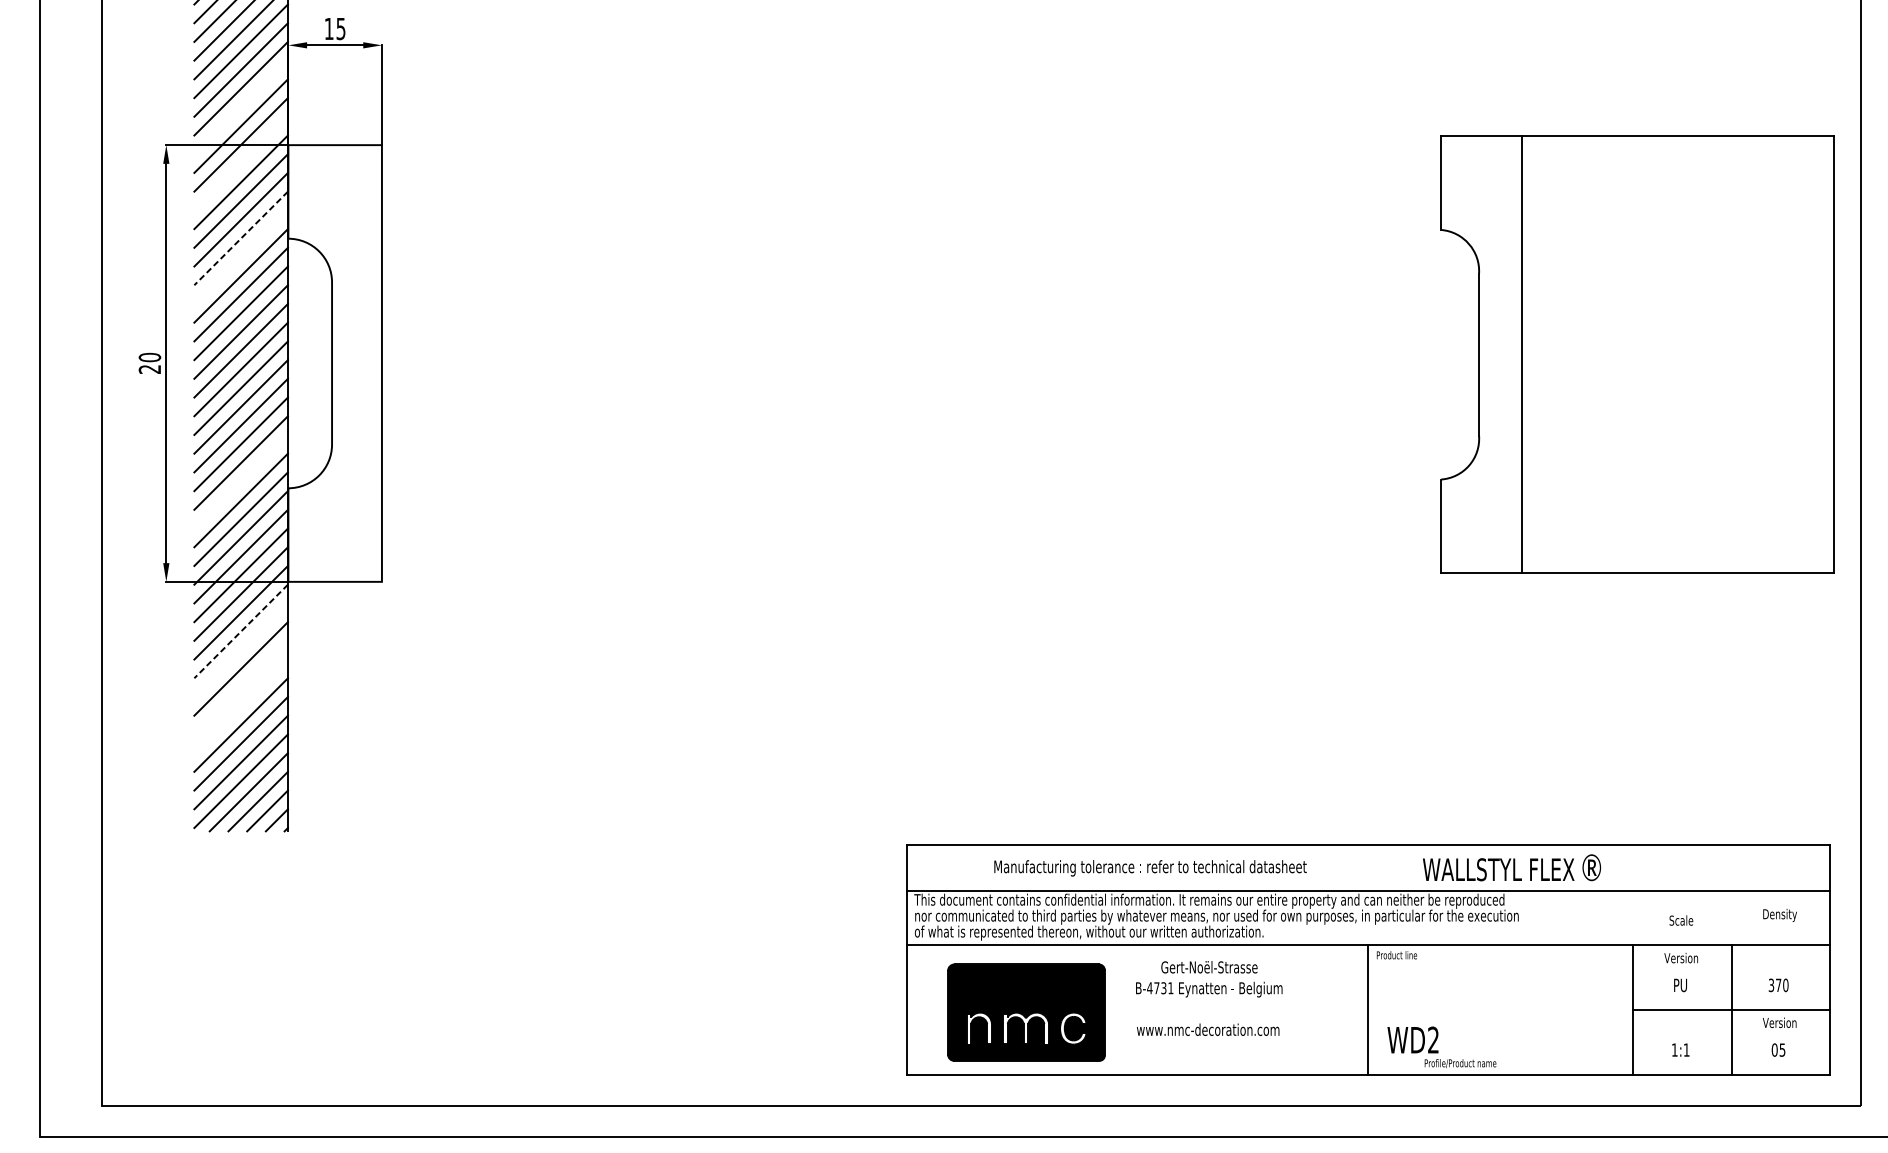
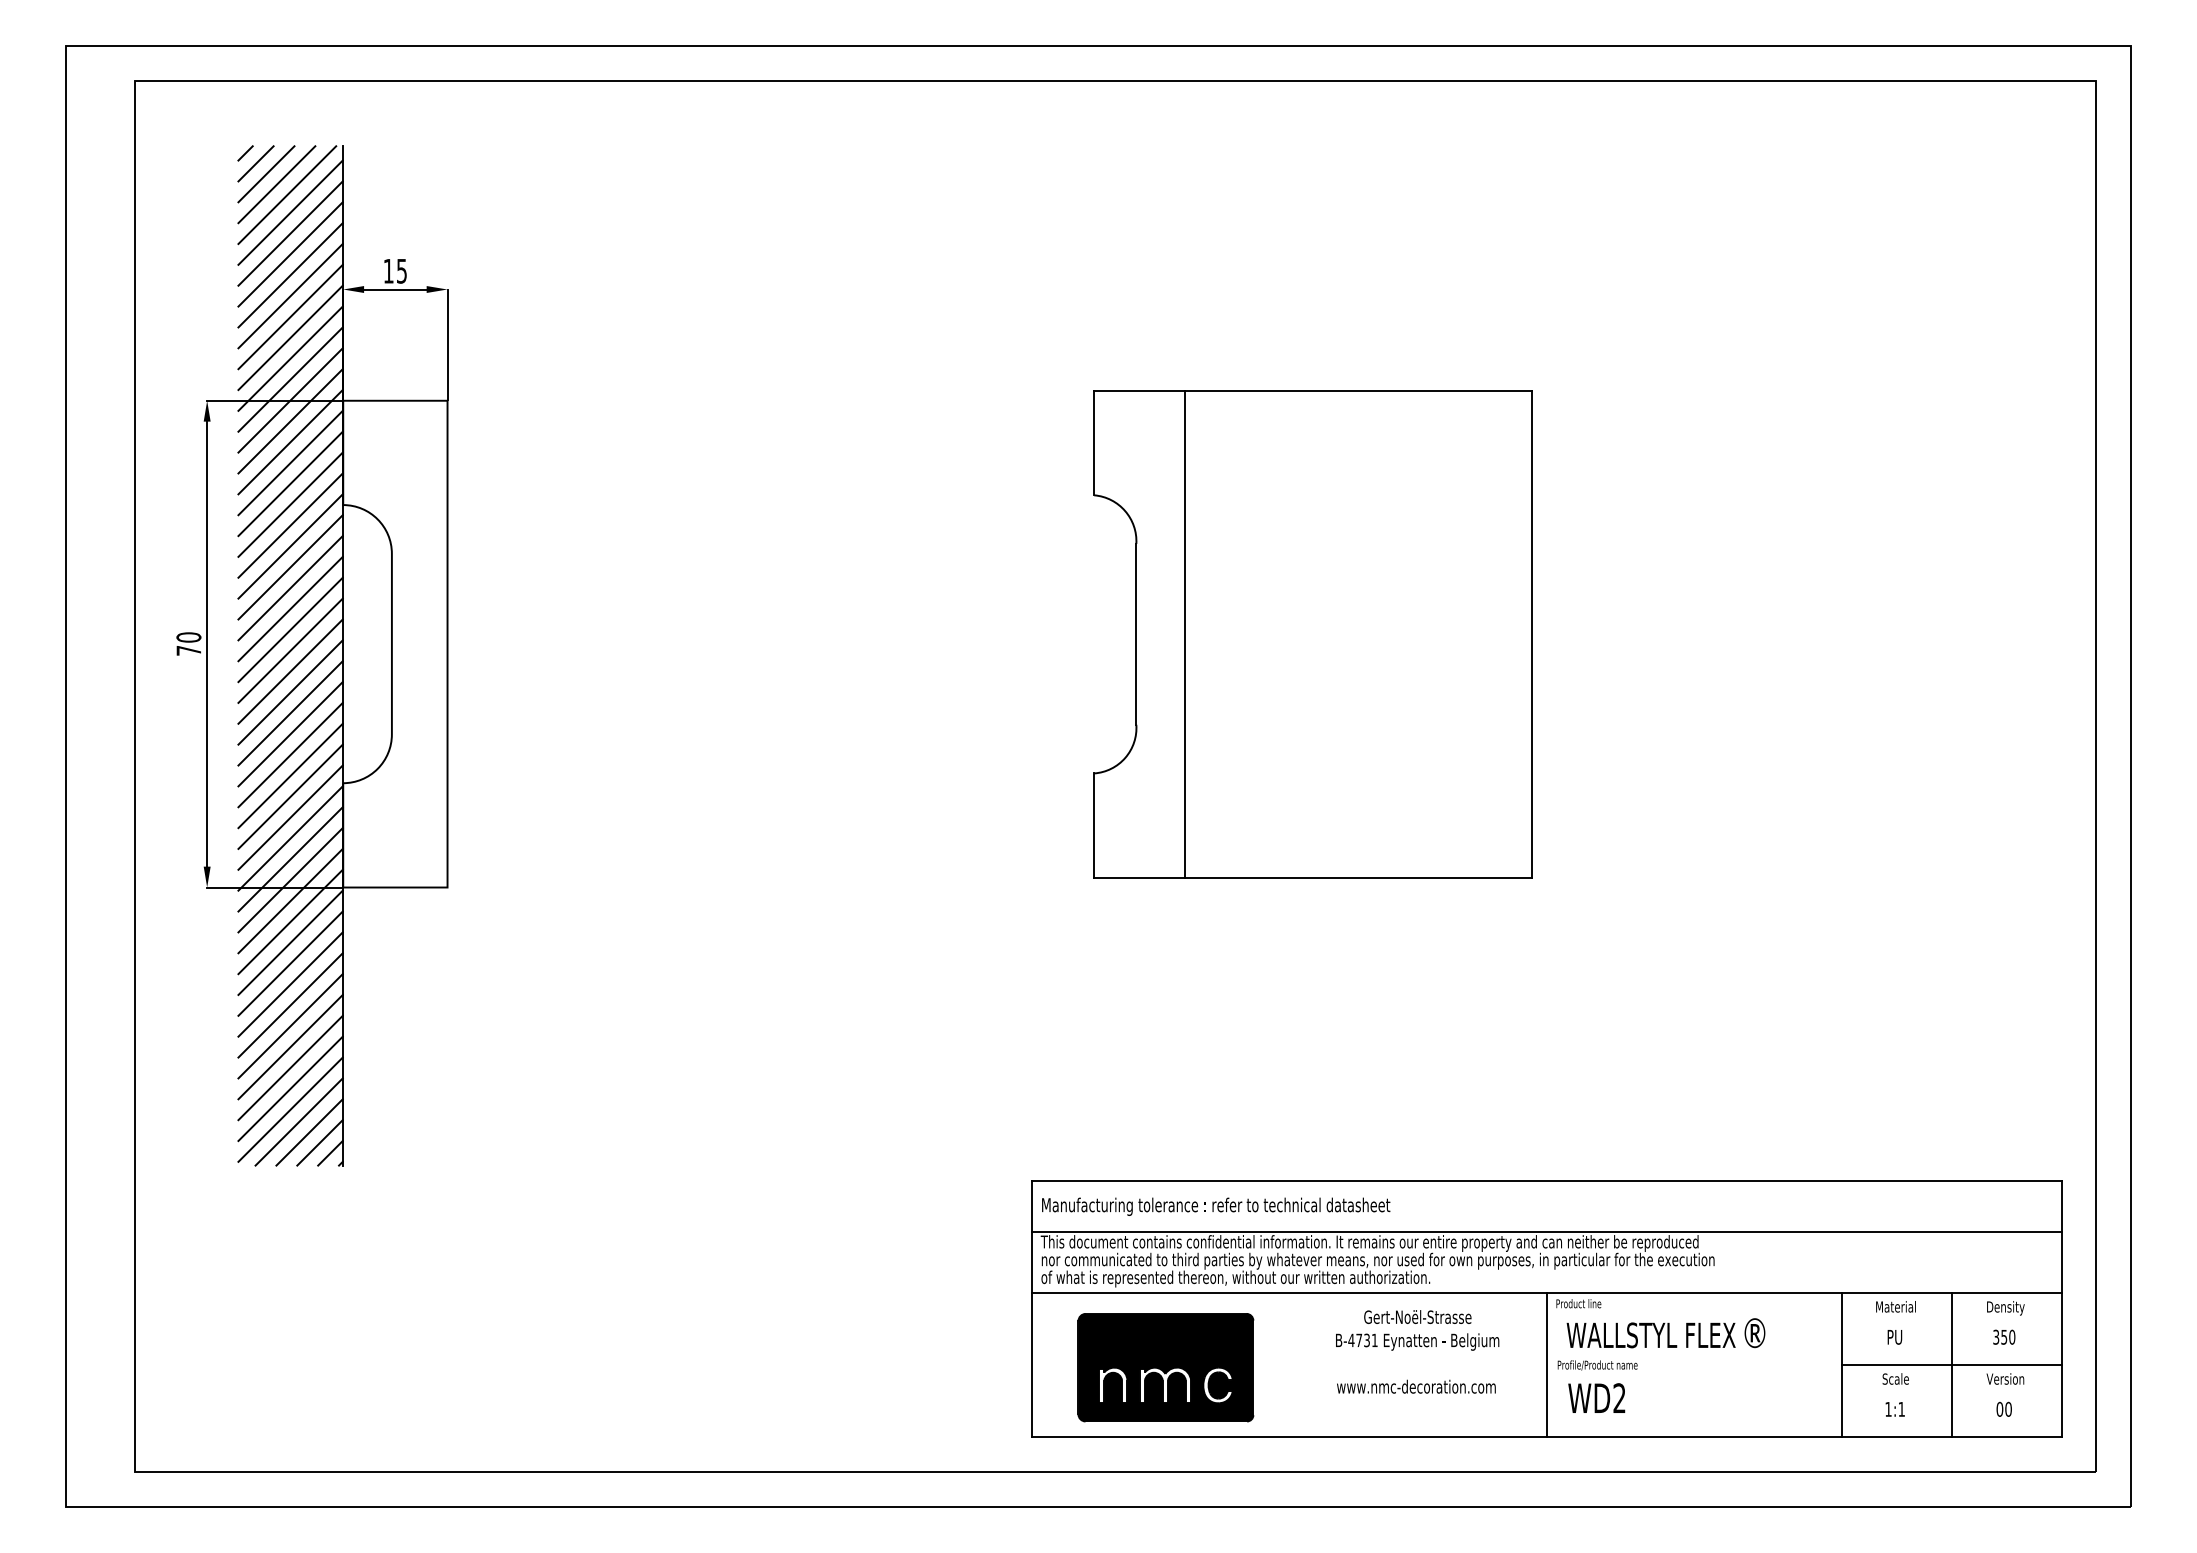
line: (241, 107) -> (290, 358), added
line: (241, 163) -> (290, 421), added
line: (241, 238) -> (290, 504), dashed -> solid
line: (241, 257) -> (290, 525), added
part: (1637, 354) -> (1312, 634), moved
text: (149, 369) -> (188, 650), 20 -> 70
line: (241, 481) -> (290, 775), added
line: (241, 631) -> (290, 942), dashed -> solid
line: (241, 650) -> (290, 963), added
line: (241, 687) -> (290, 1005), added
line: (241, 706) -> (290, 1026), added
text: (1150, 868) -> (1216, 1206), moved
text: (1511, 868) -> (1665, 1333), moved
text: (1779, 915) -> (2005, 1308), moved
text: (1681, 920) -> (1895, 1378), moved
text: (1681, 957) -> (1895, 1306), Version -> Material
text: (1778, 985) -> (2004, 1337), 370 -> 350
text: (1209, 998) -> (1417, 1351), moved
text: (1782, 1049) -> (2008, 1408), 05 -> 00
text: (1460, 1063) -> (1597, 1365), moved

